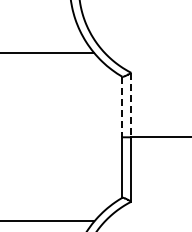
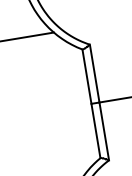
line: (131, 105) -> (94, 73), dashed -> solid
line: (122, 107) -> (87, 77), dashed -> solid

